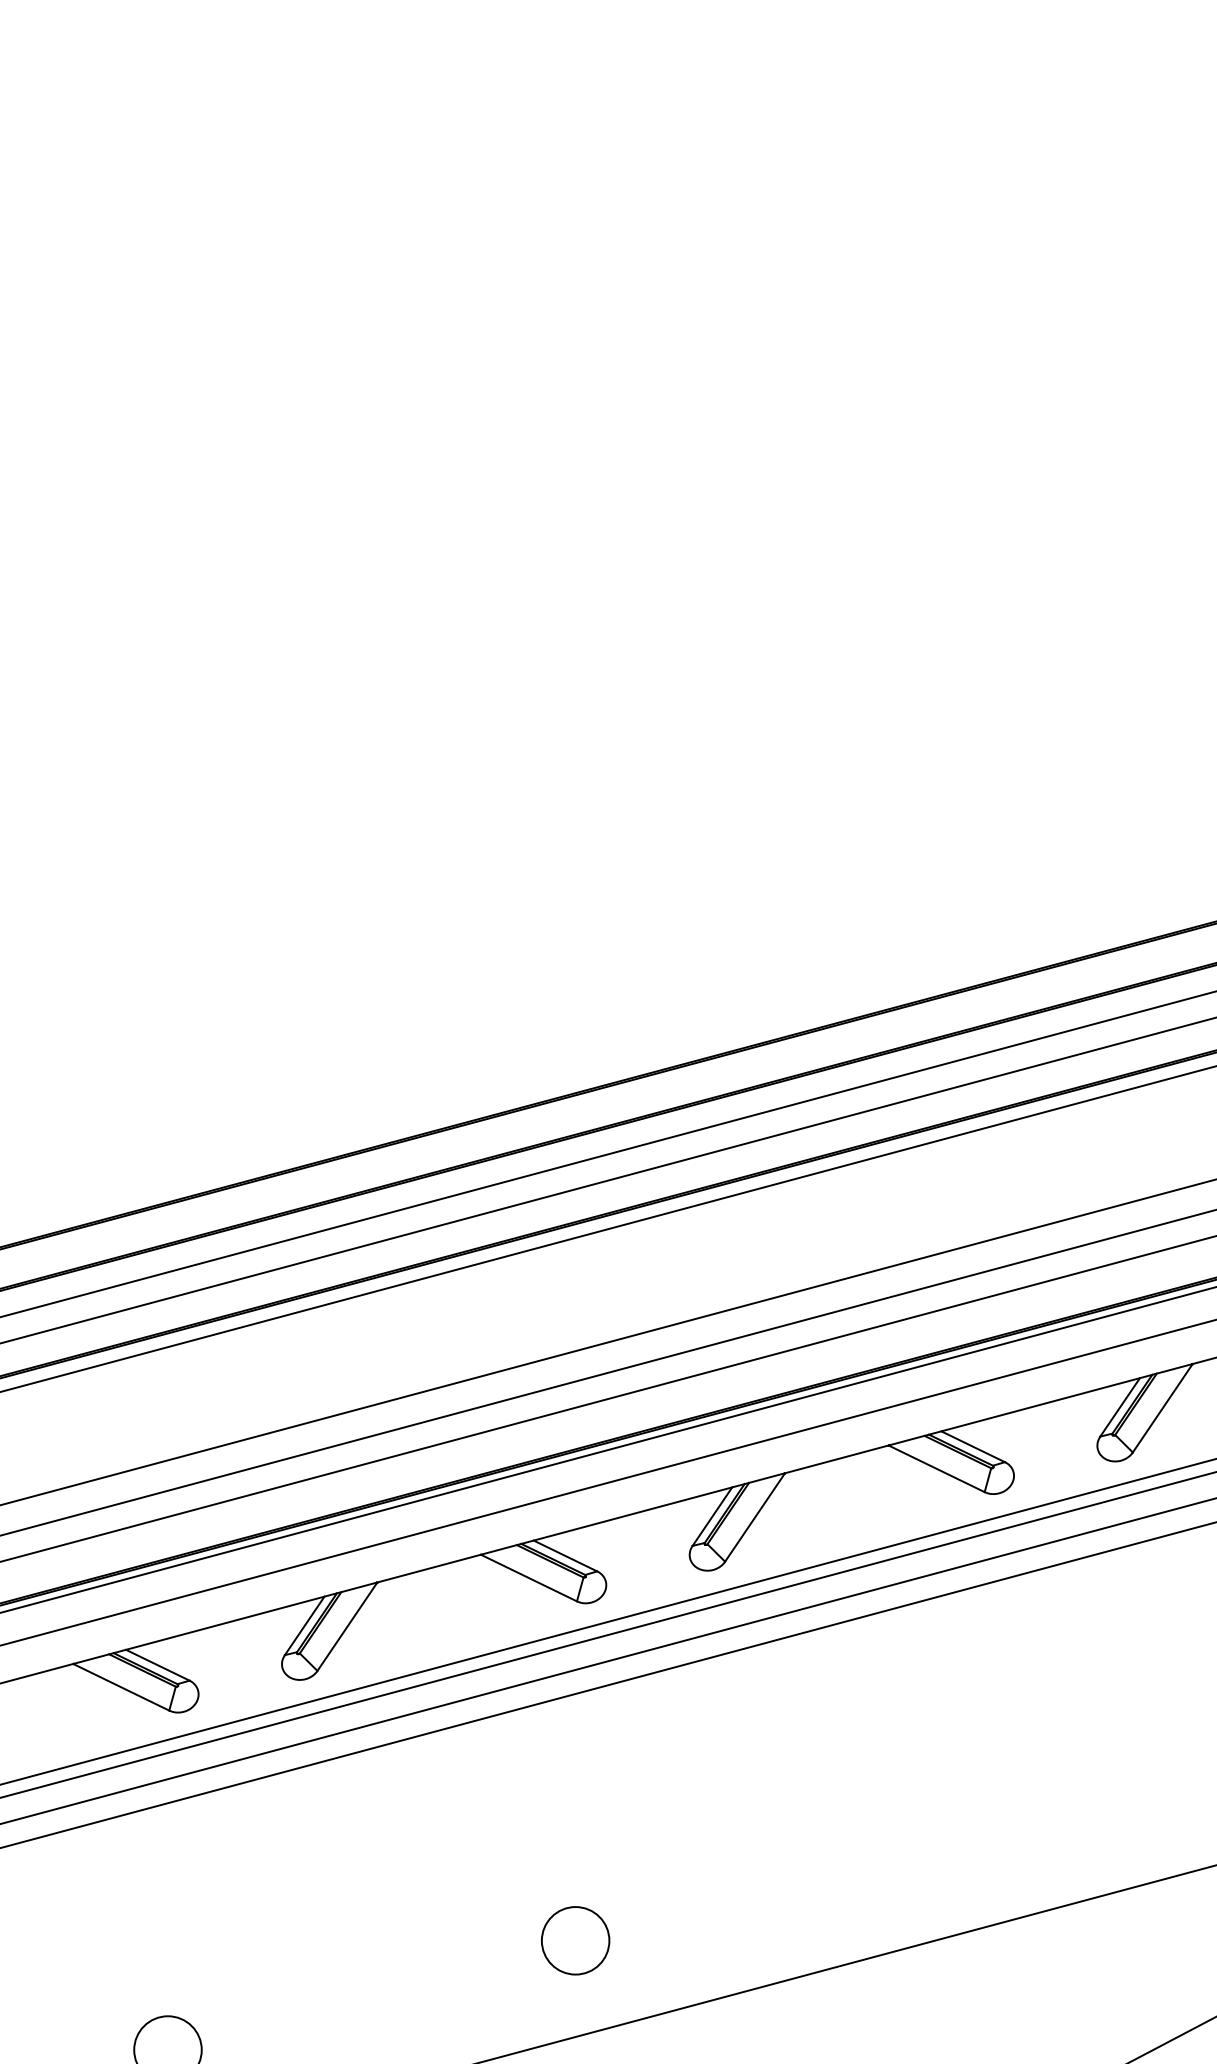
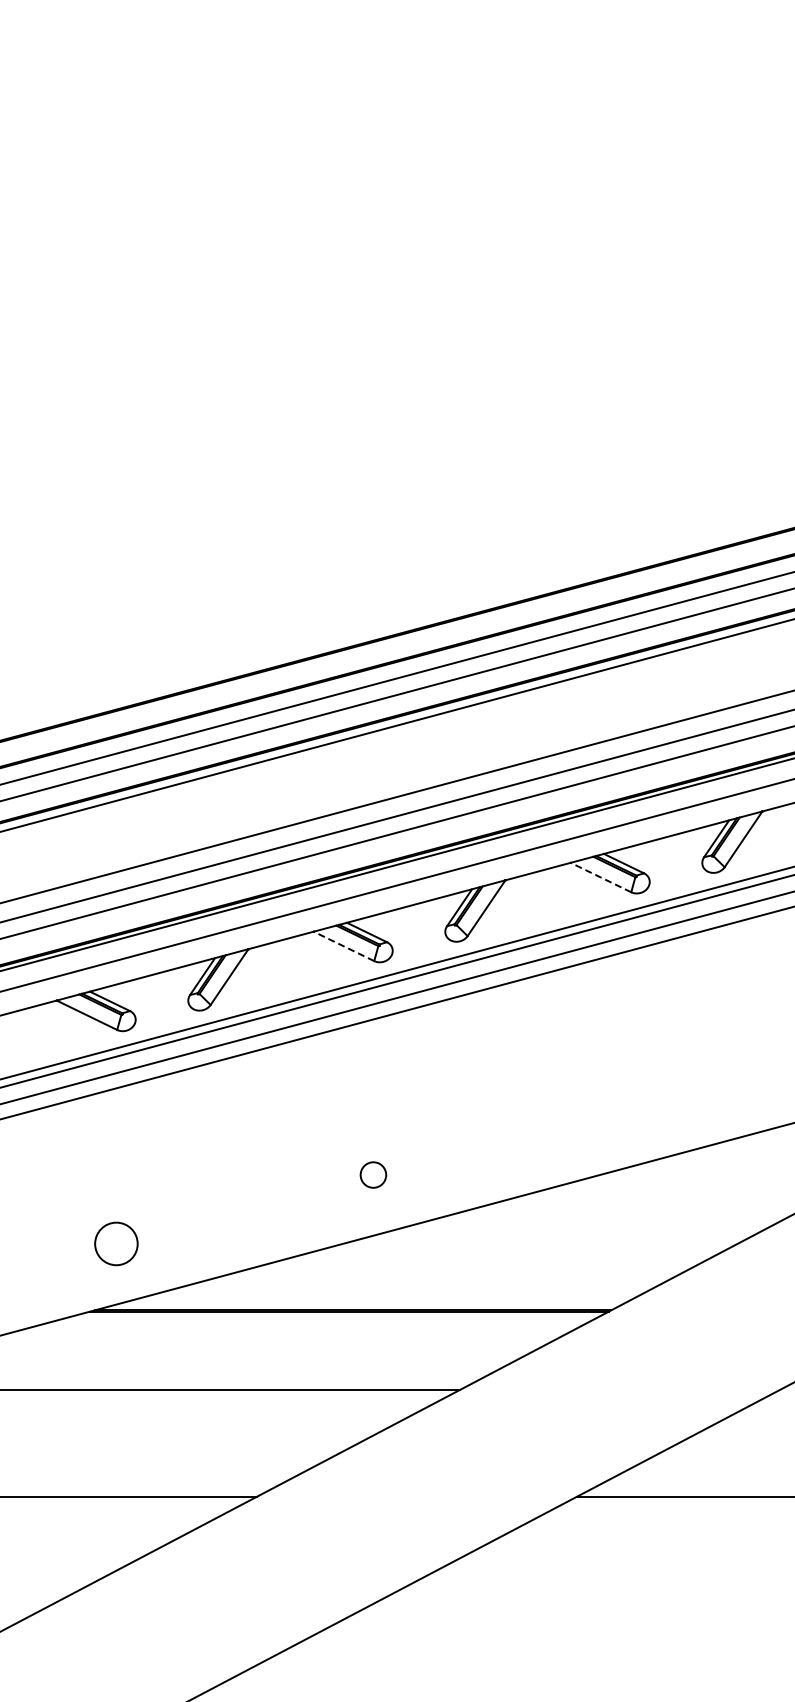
line: (937, 1468) -> (601, 877), solid -> dashed
line: (529, 1578) -> (344, 946), solid -> dashed
circle: (575, 1939) -> (373, 1174), size x0.6

